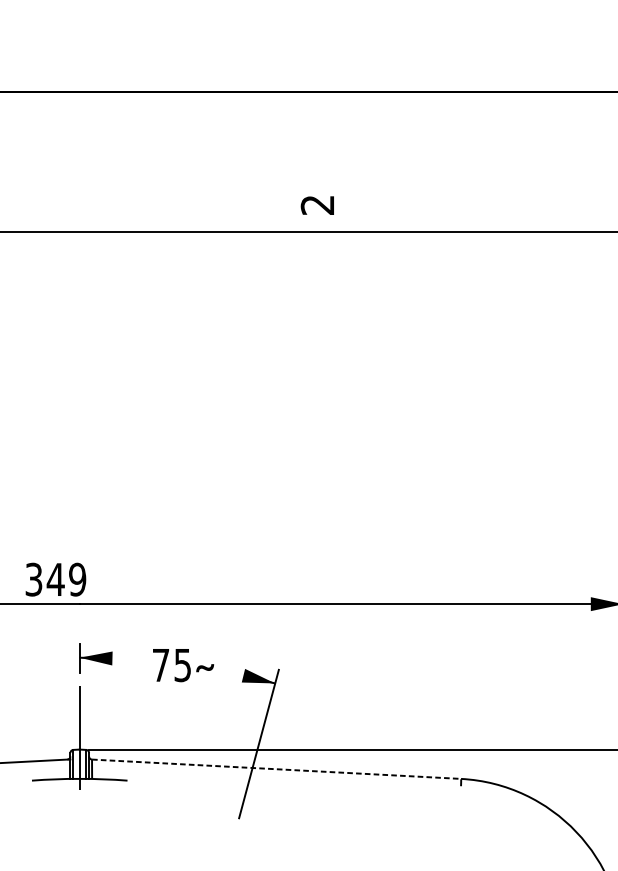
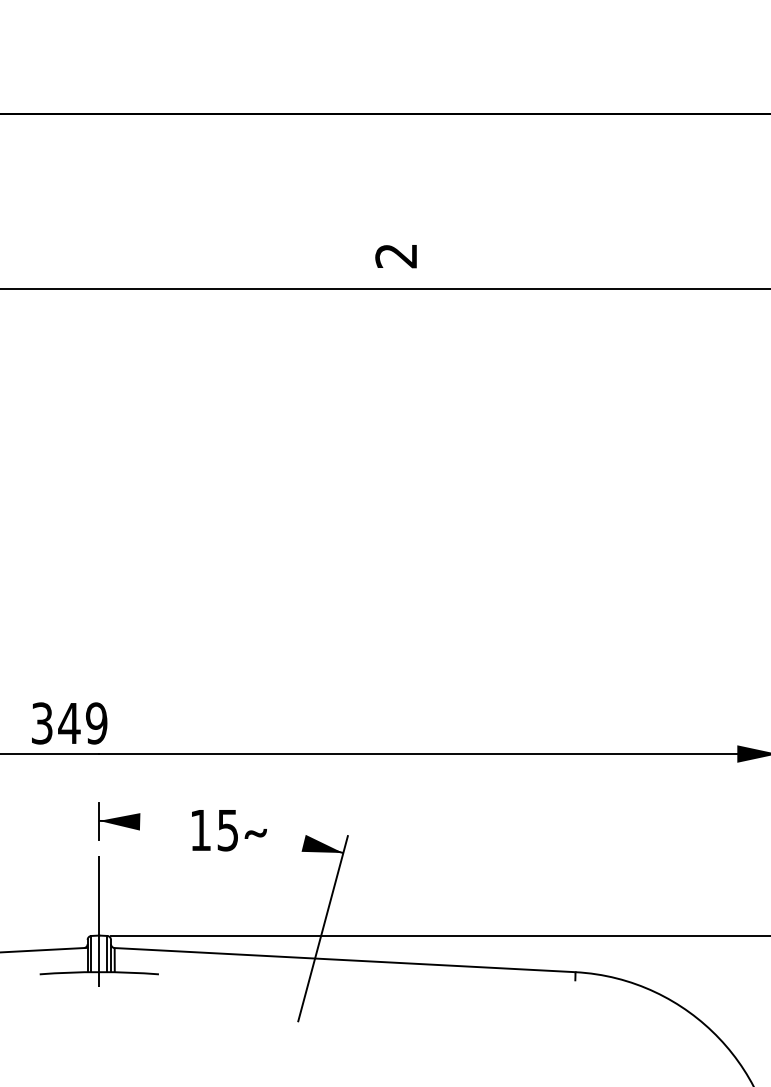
text: (160, 665) -> (200, 830), 75 -> 15
line: (276, 769) -> (345, 960), dashed -> solid

